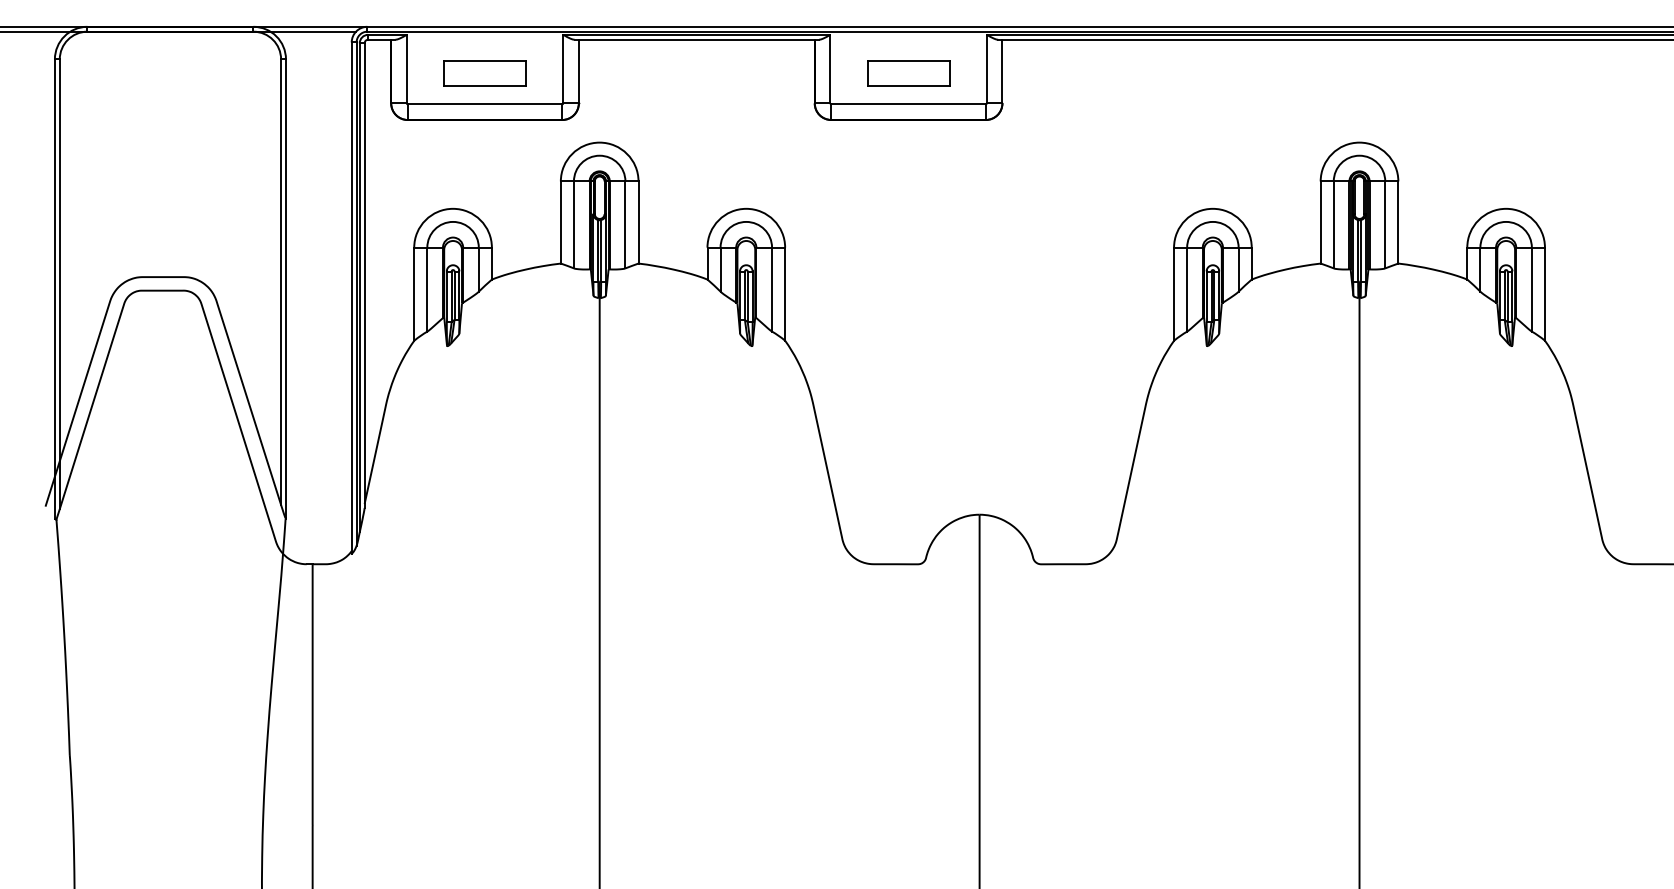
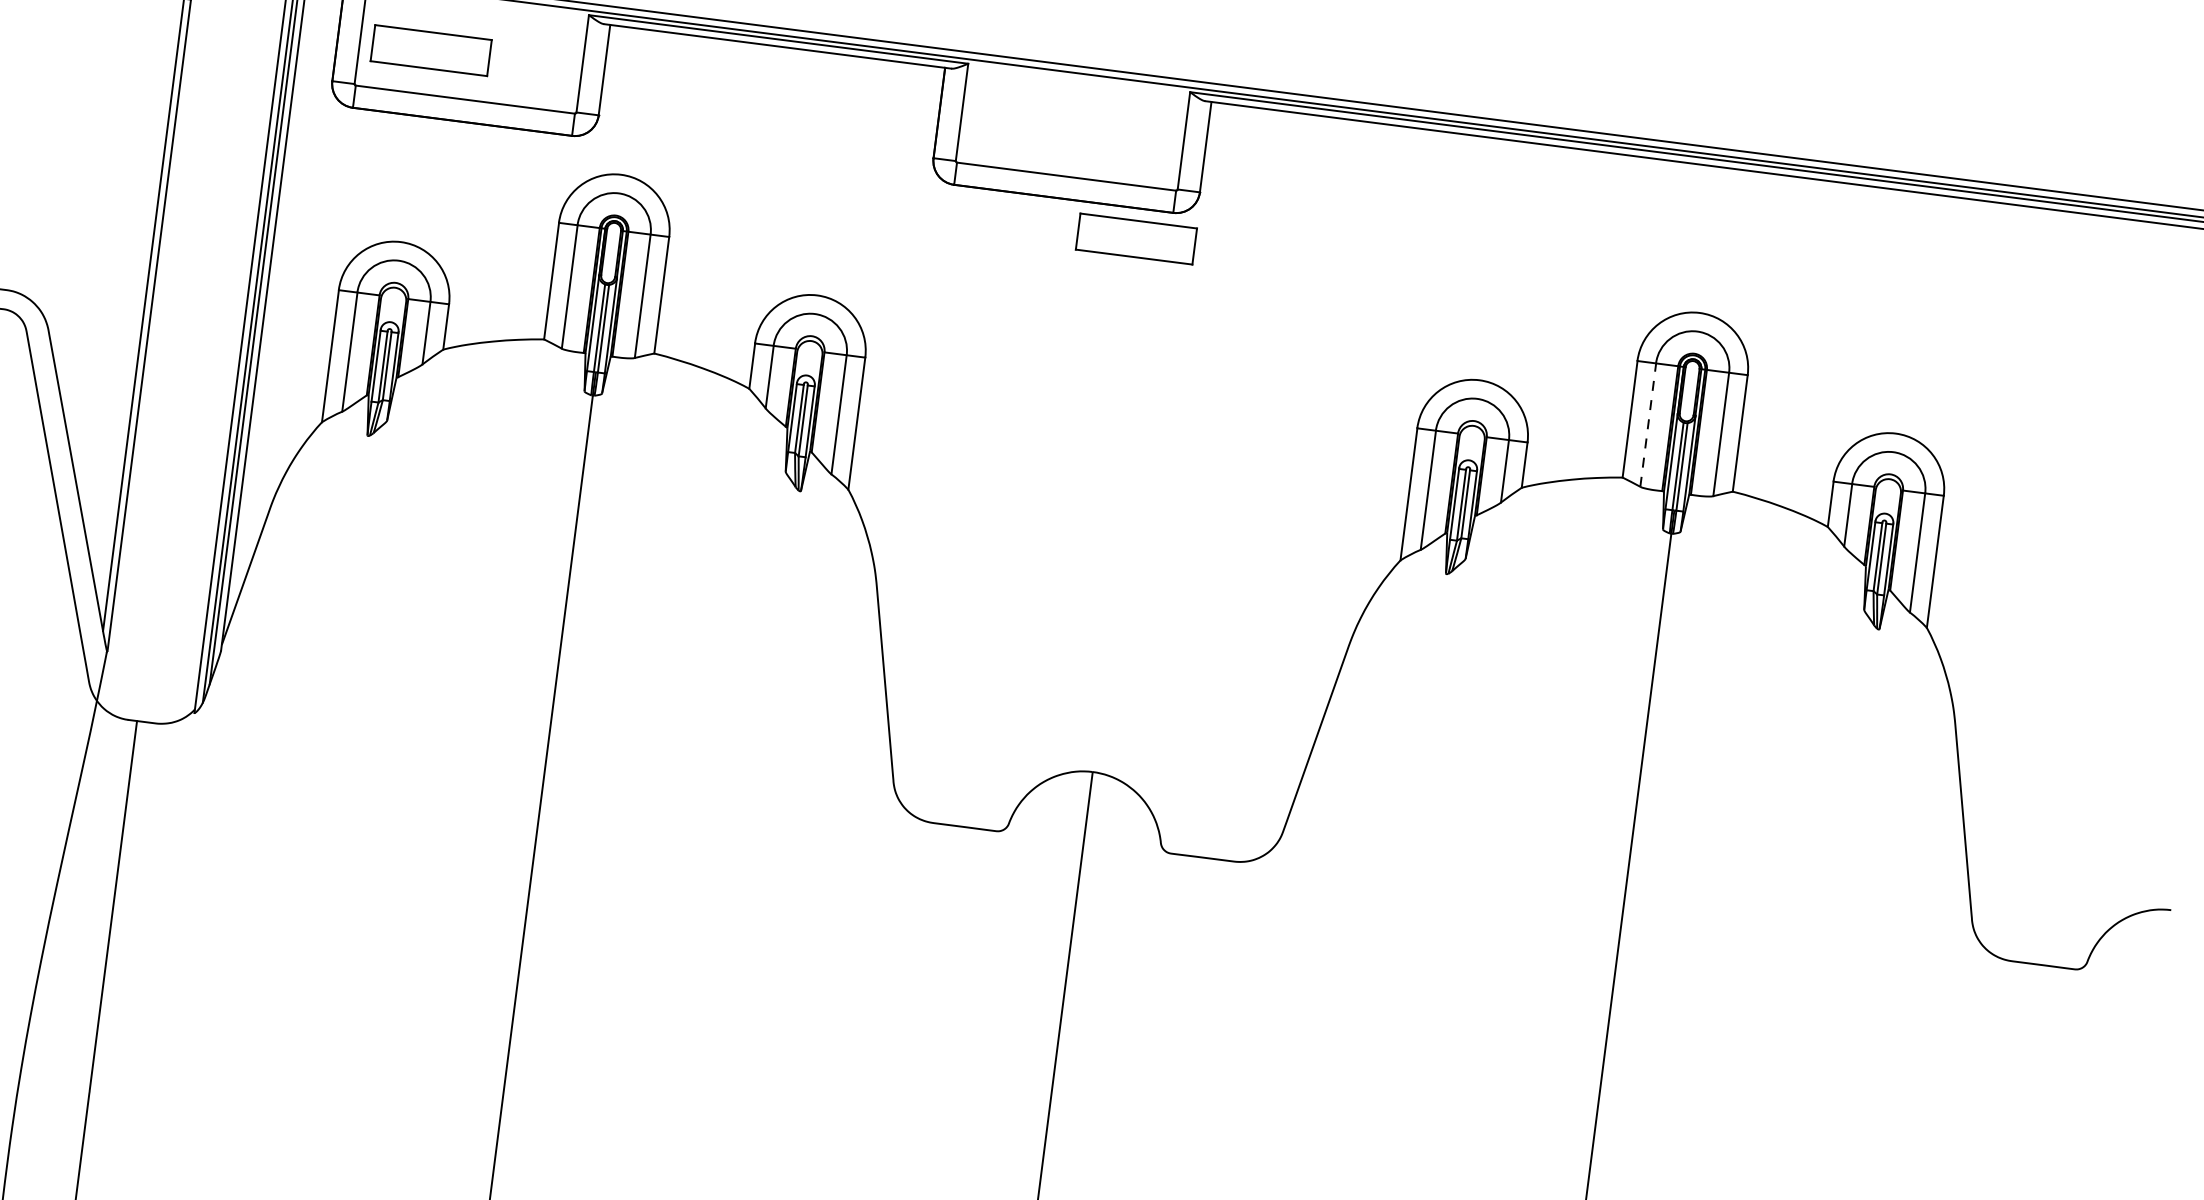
part: (484, 73) -> (430, 50), moved
part: (908, 73) -> (1136, 239), moved
line: (1333, 224) -> (1647, 424), solid -> dashed

